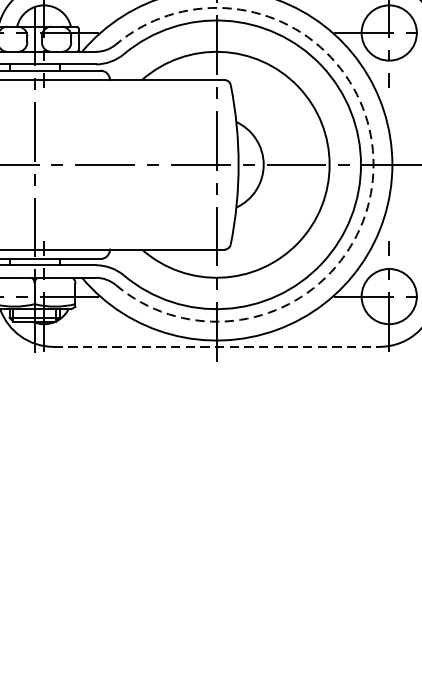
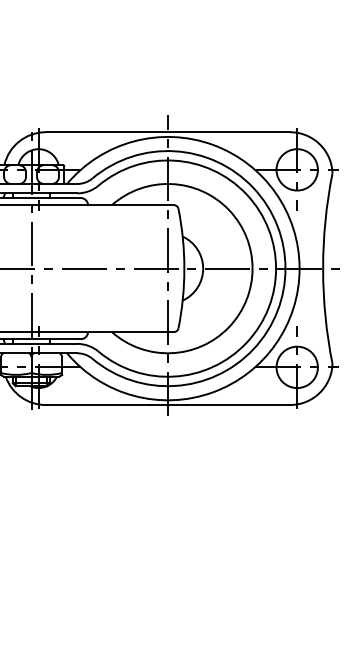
arc: (373, 164) -> (285, 268), dashed -> solid
line: (217, 347) -> (168, 405), dashed -> solid

